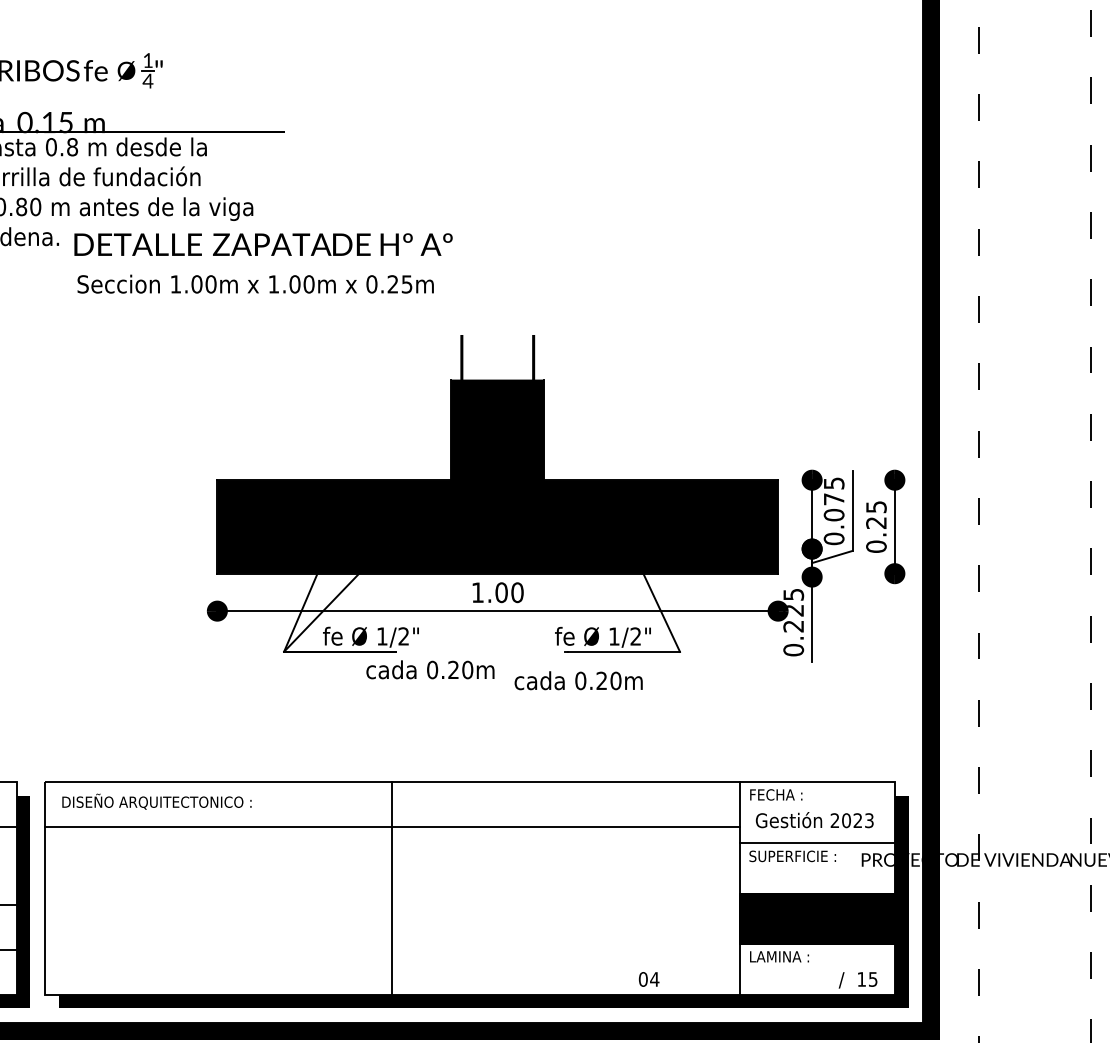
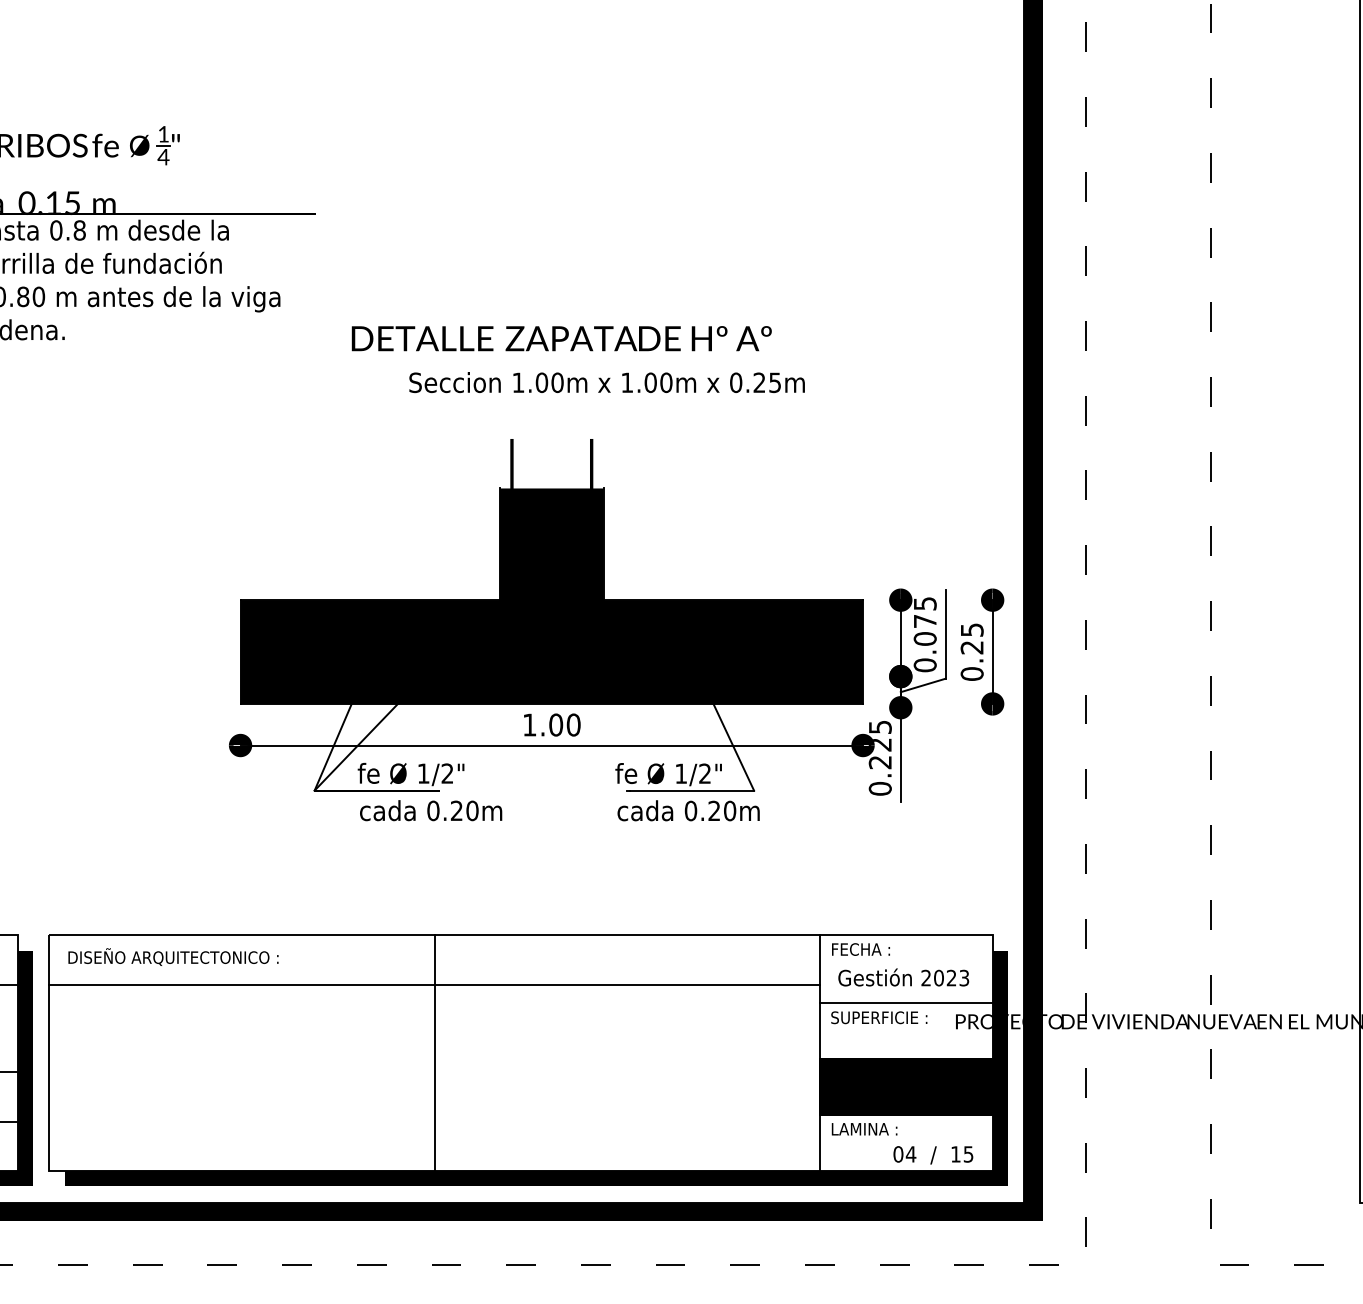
text: (263, 244) -> (561, 338), moved
text: (255, 284) -> (606, 382), moved
text: (430, 669) -> (431, 810), moved
text: (578, 680) -> (688, 810), moved
text: (648, 979) -> (904, 1154), moved

